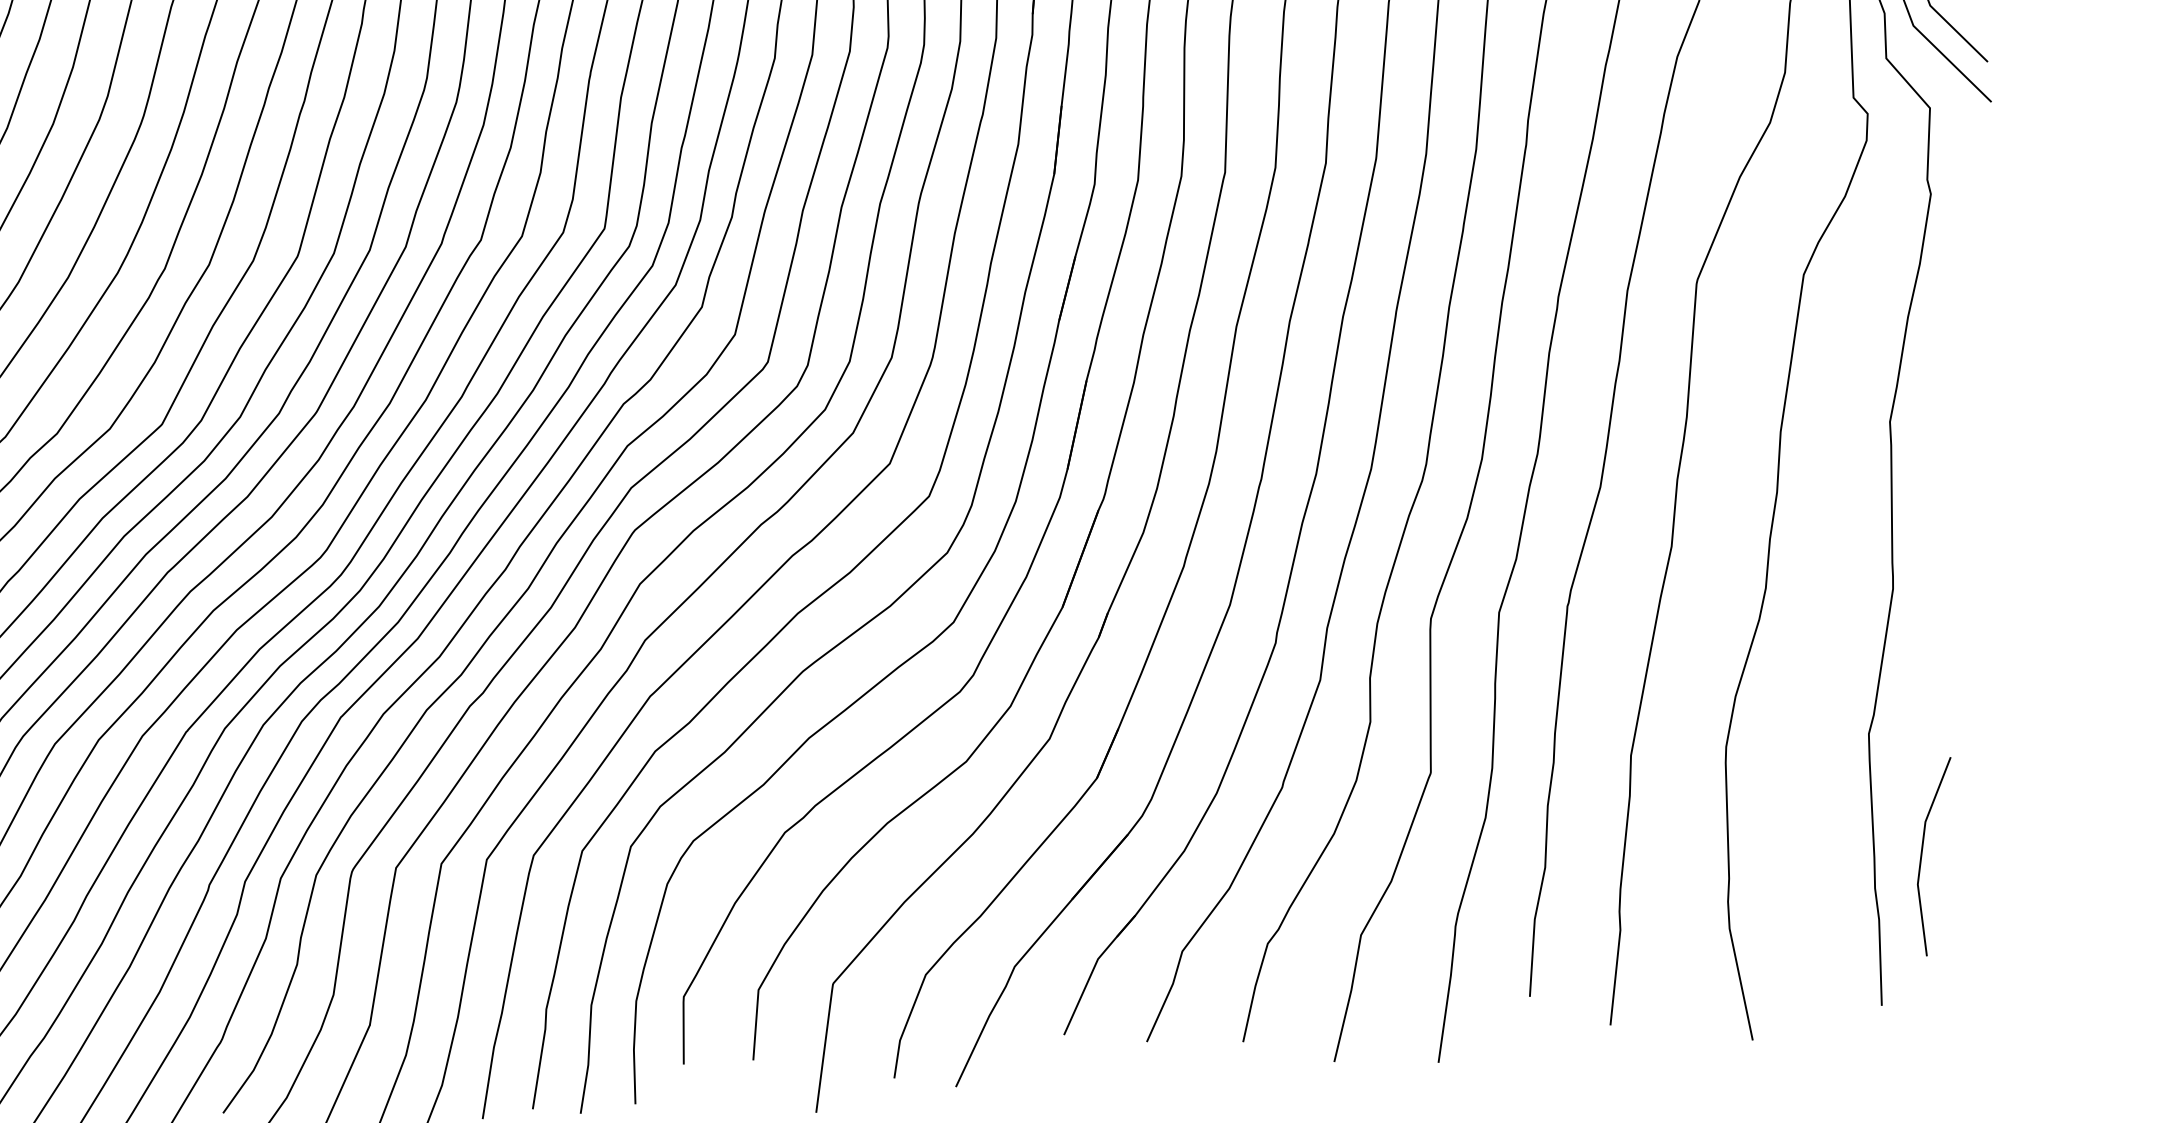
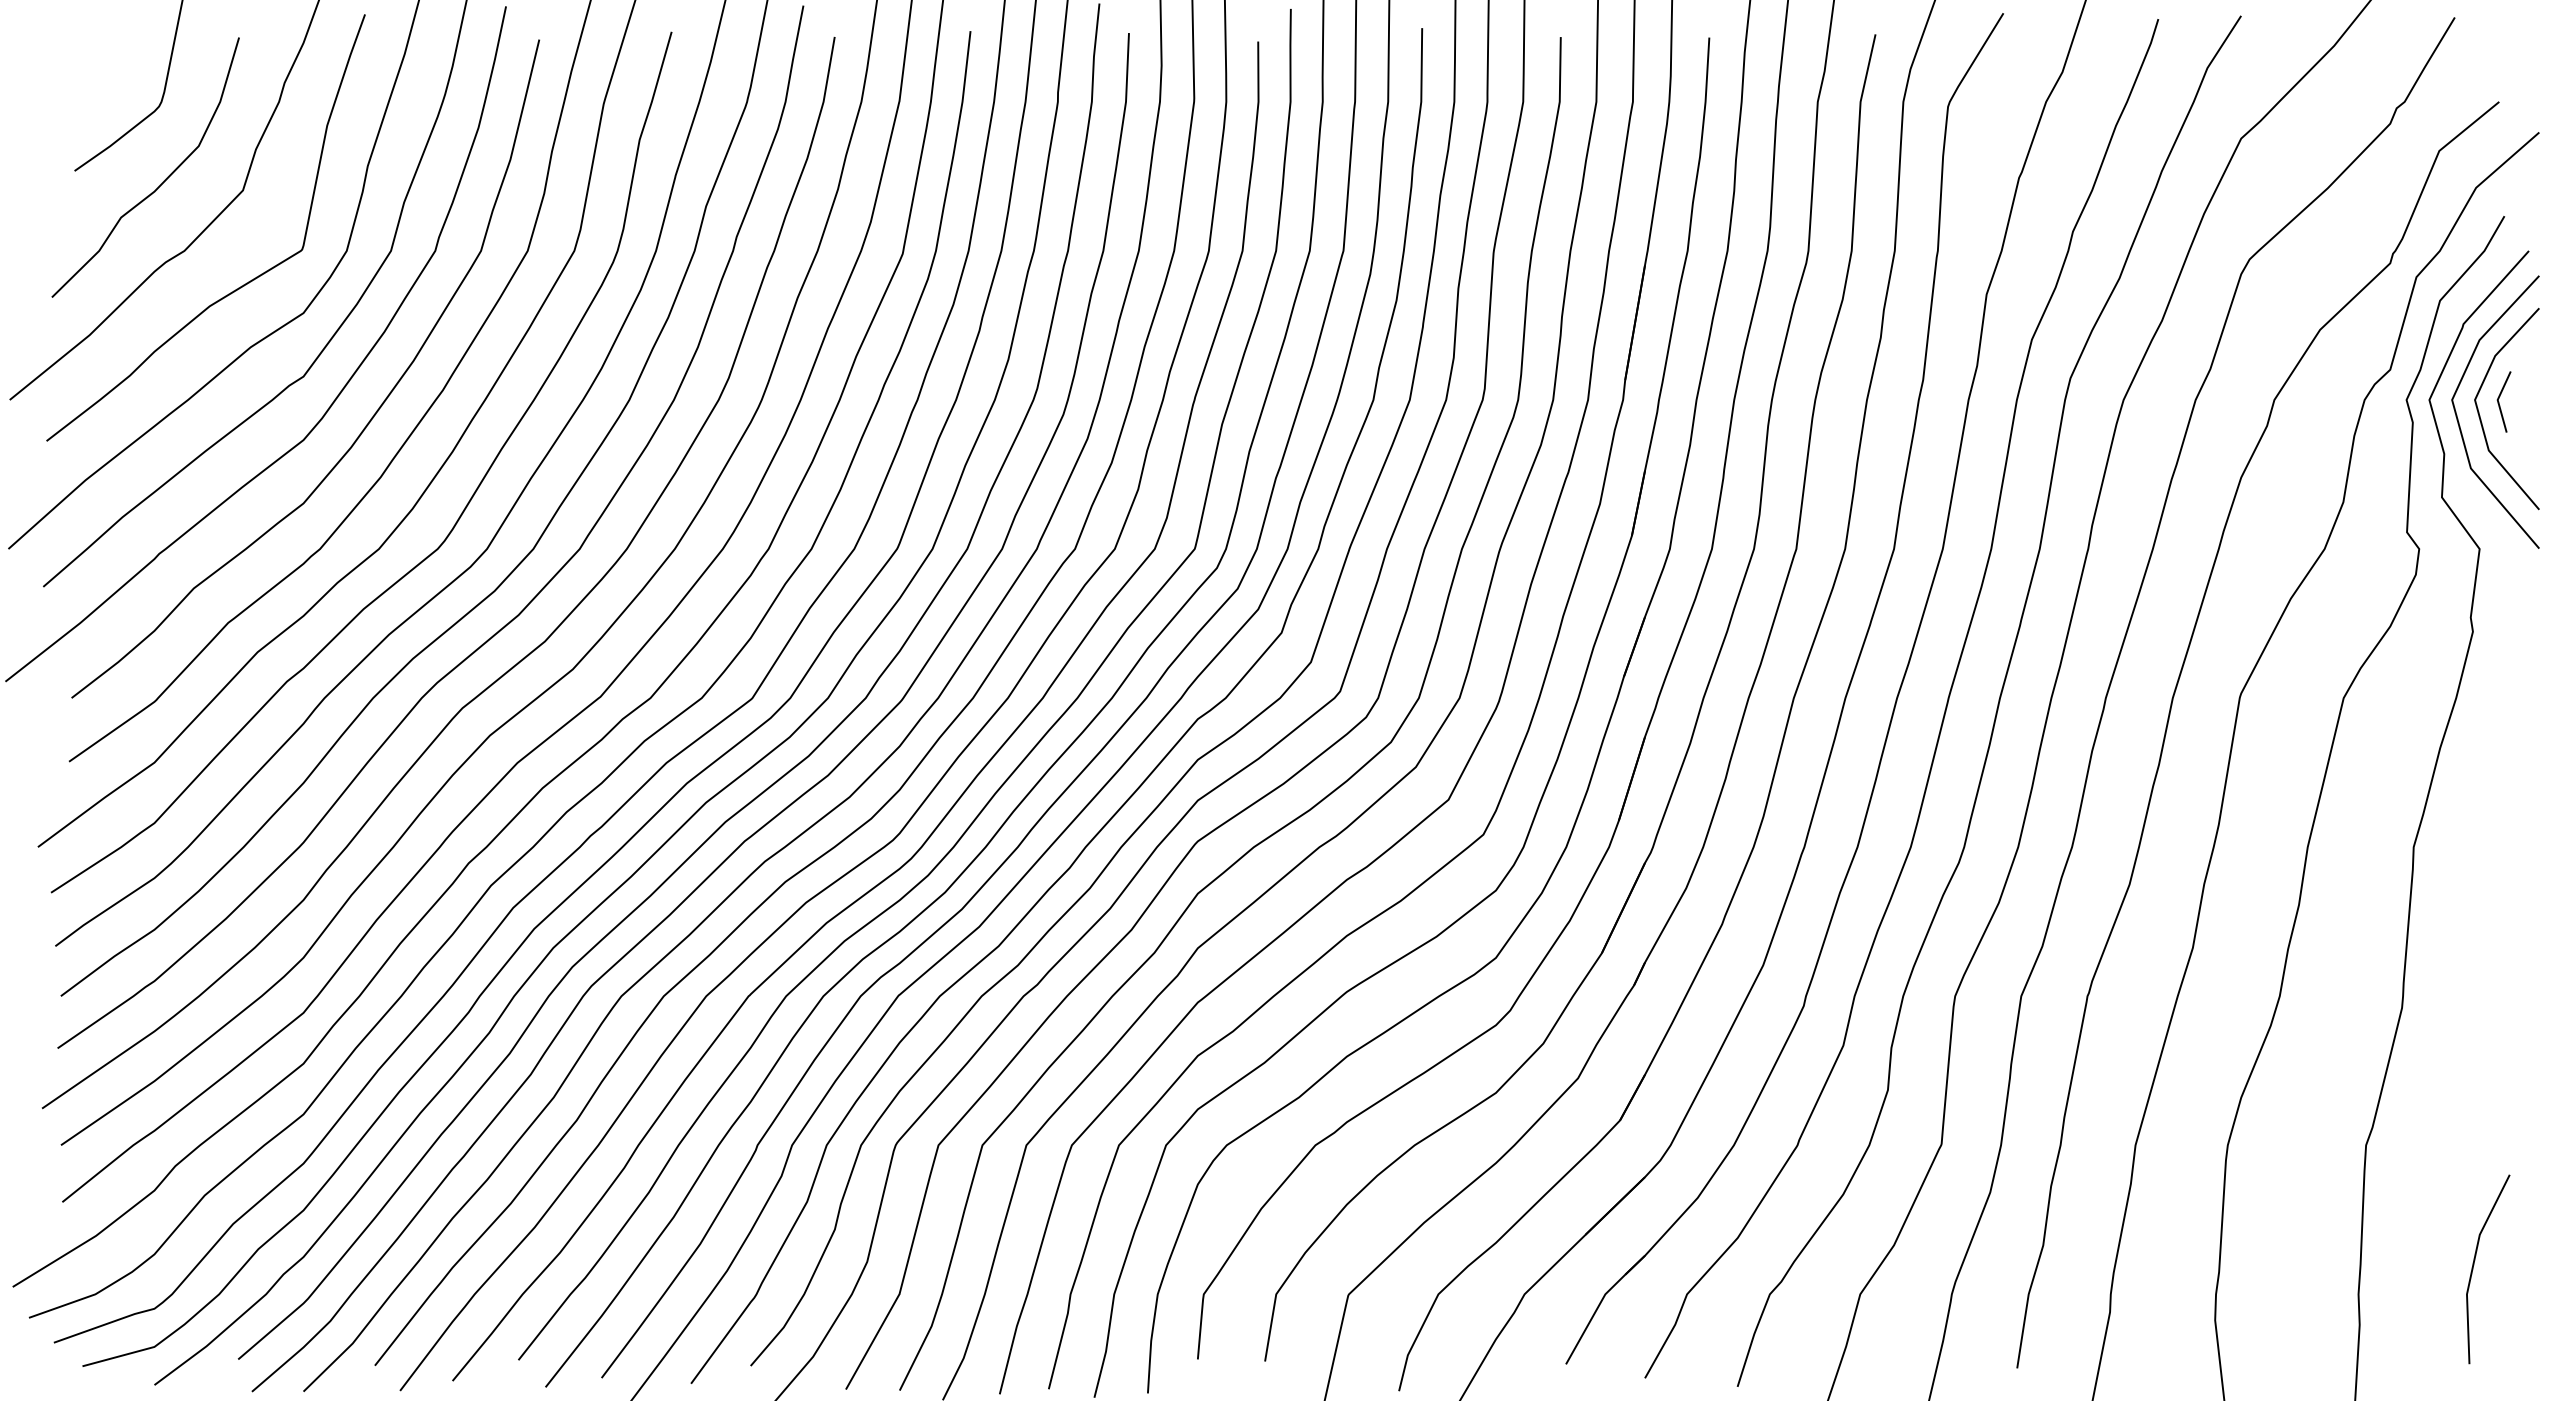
line: (1922, 854) -> (2474, 1265), moved

